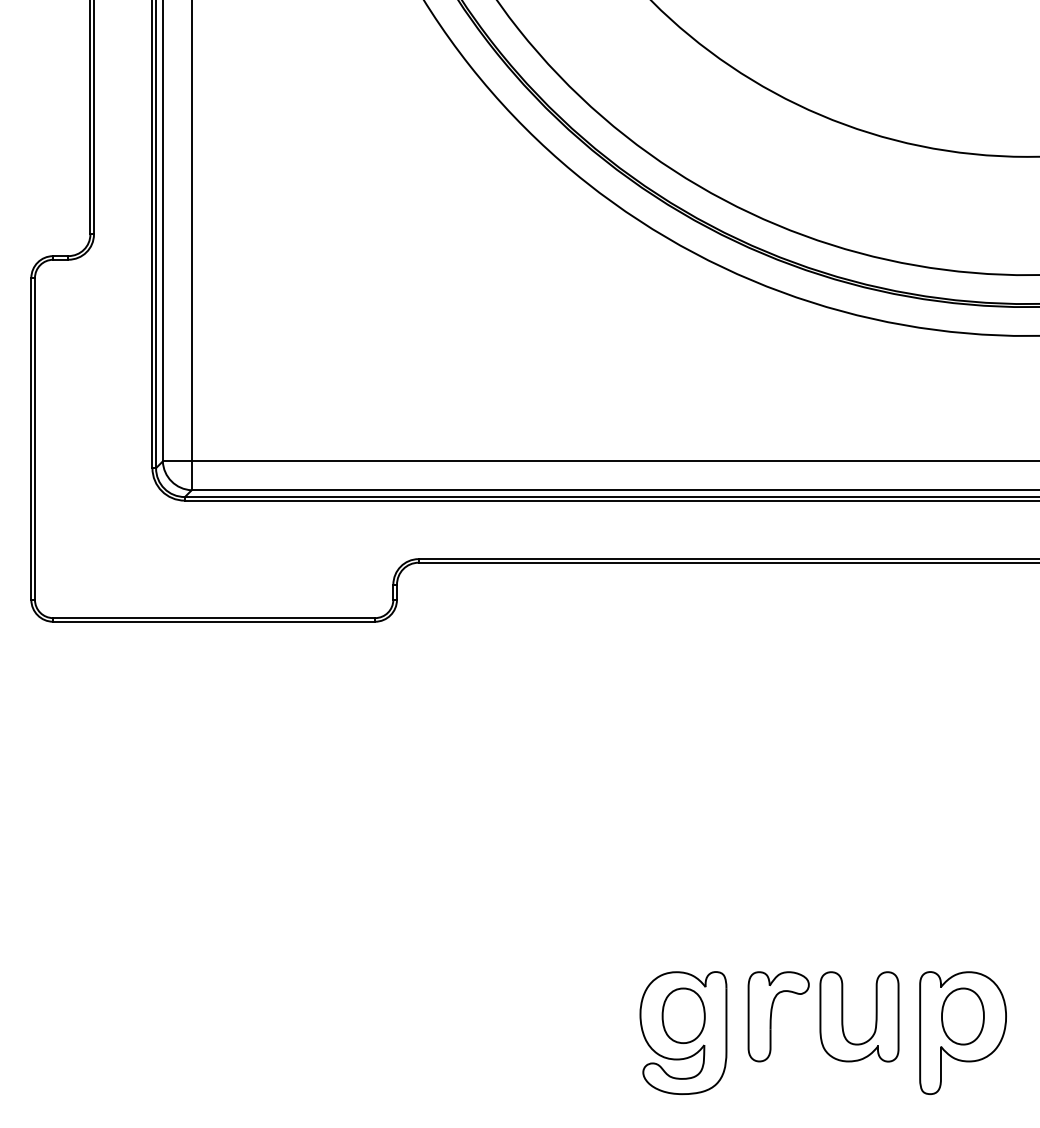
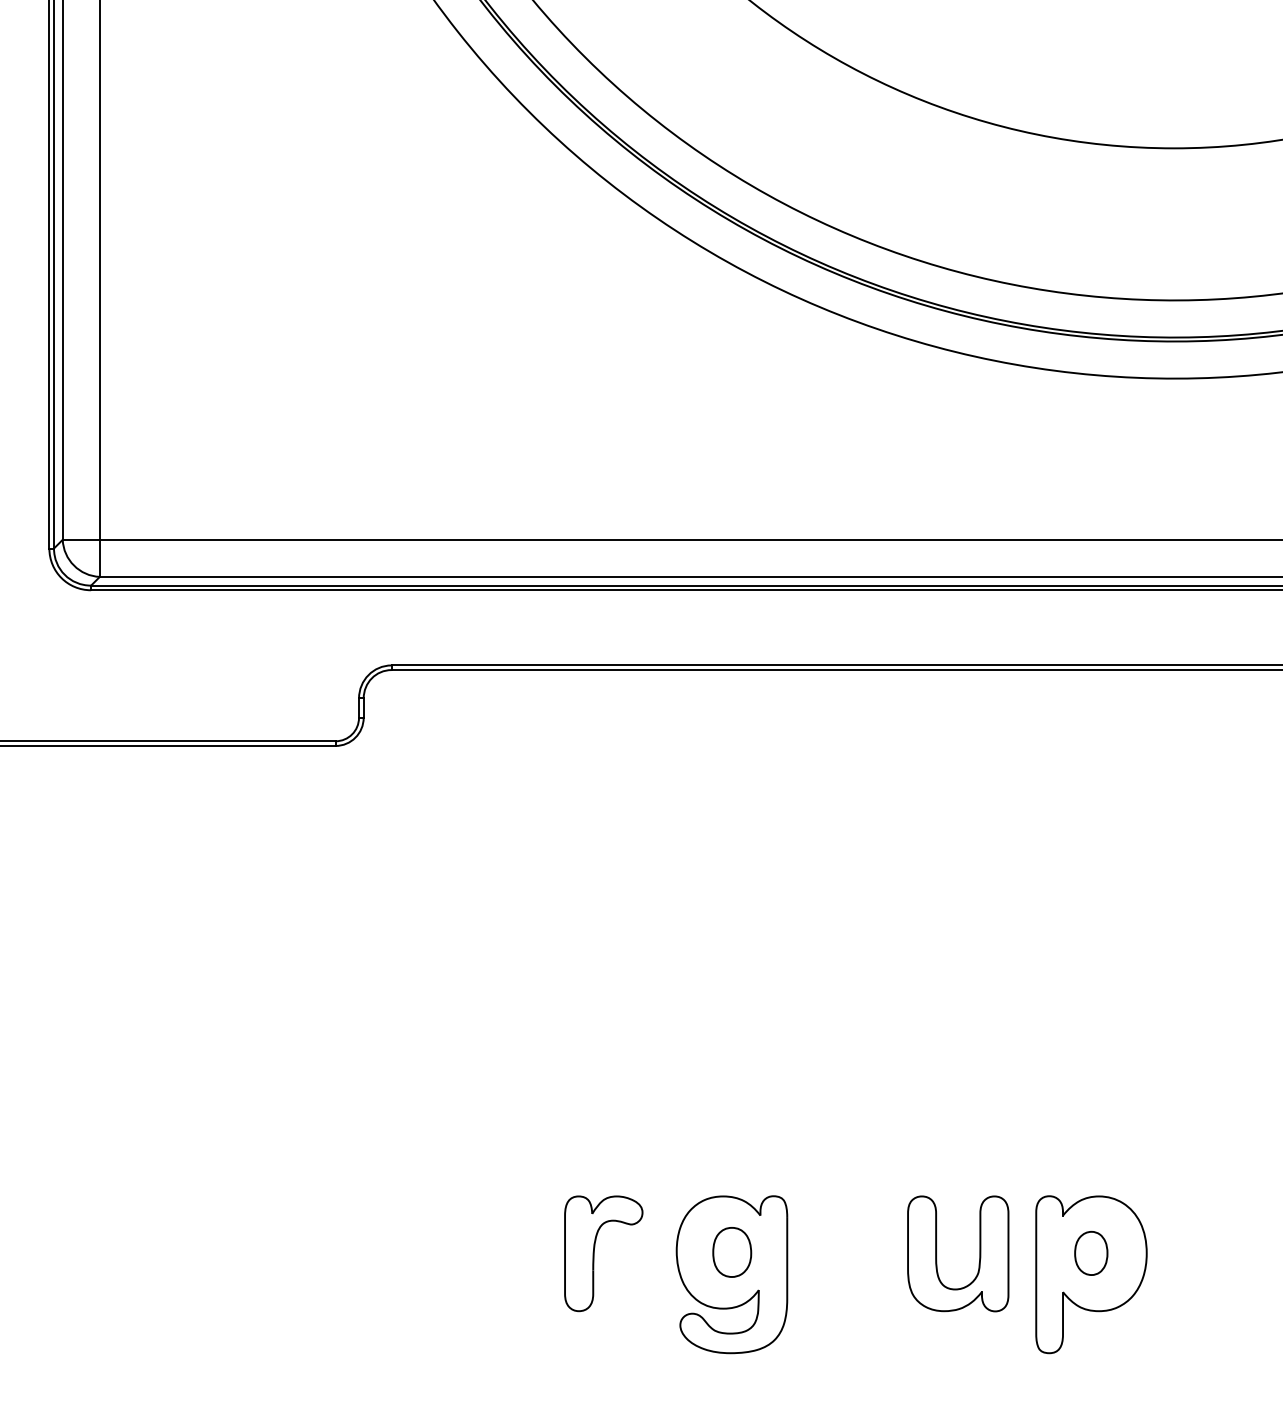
part: (683, 1015) -> (732, 1252), size x0.7
part: (771, 1016) -> (594, 1253), moved
part: (962, 1016) -> (1090, 1253), size x0.6

